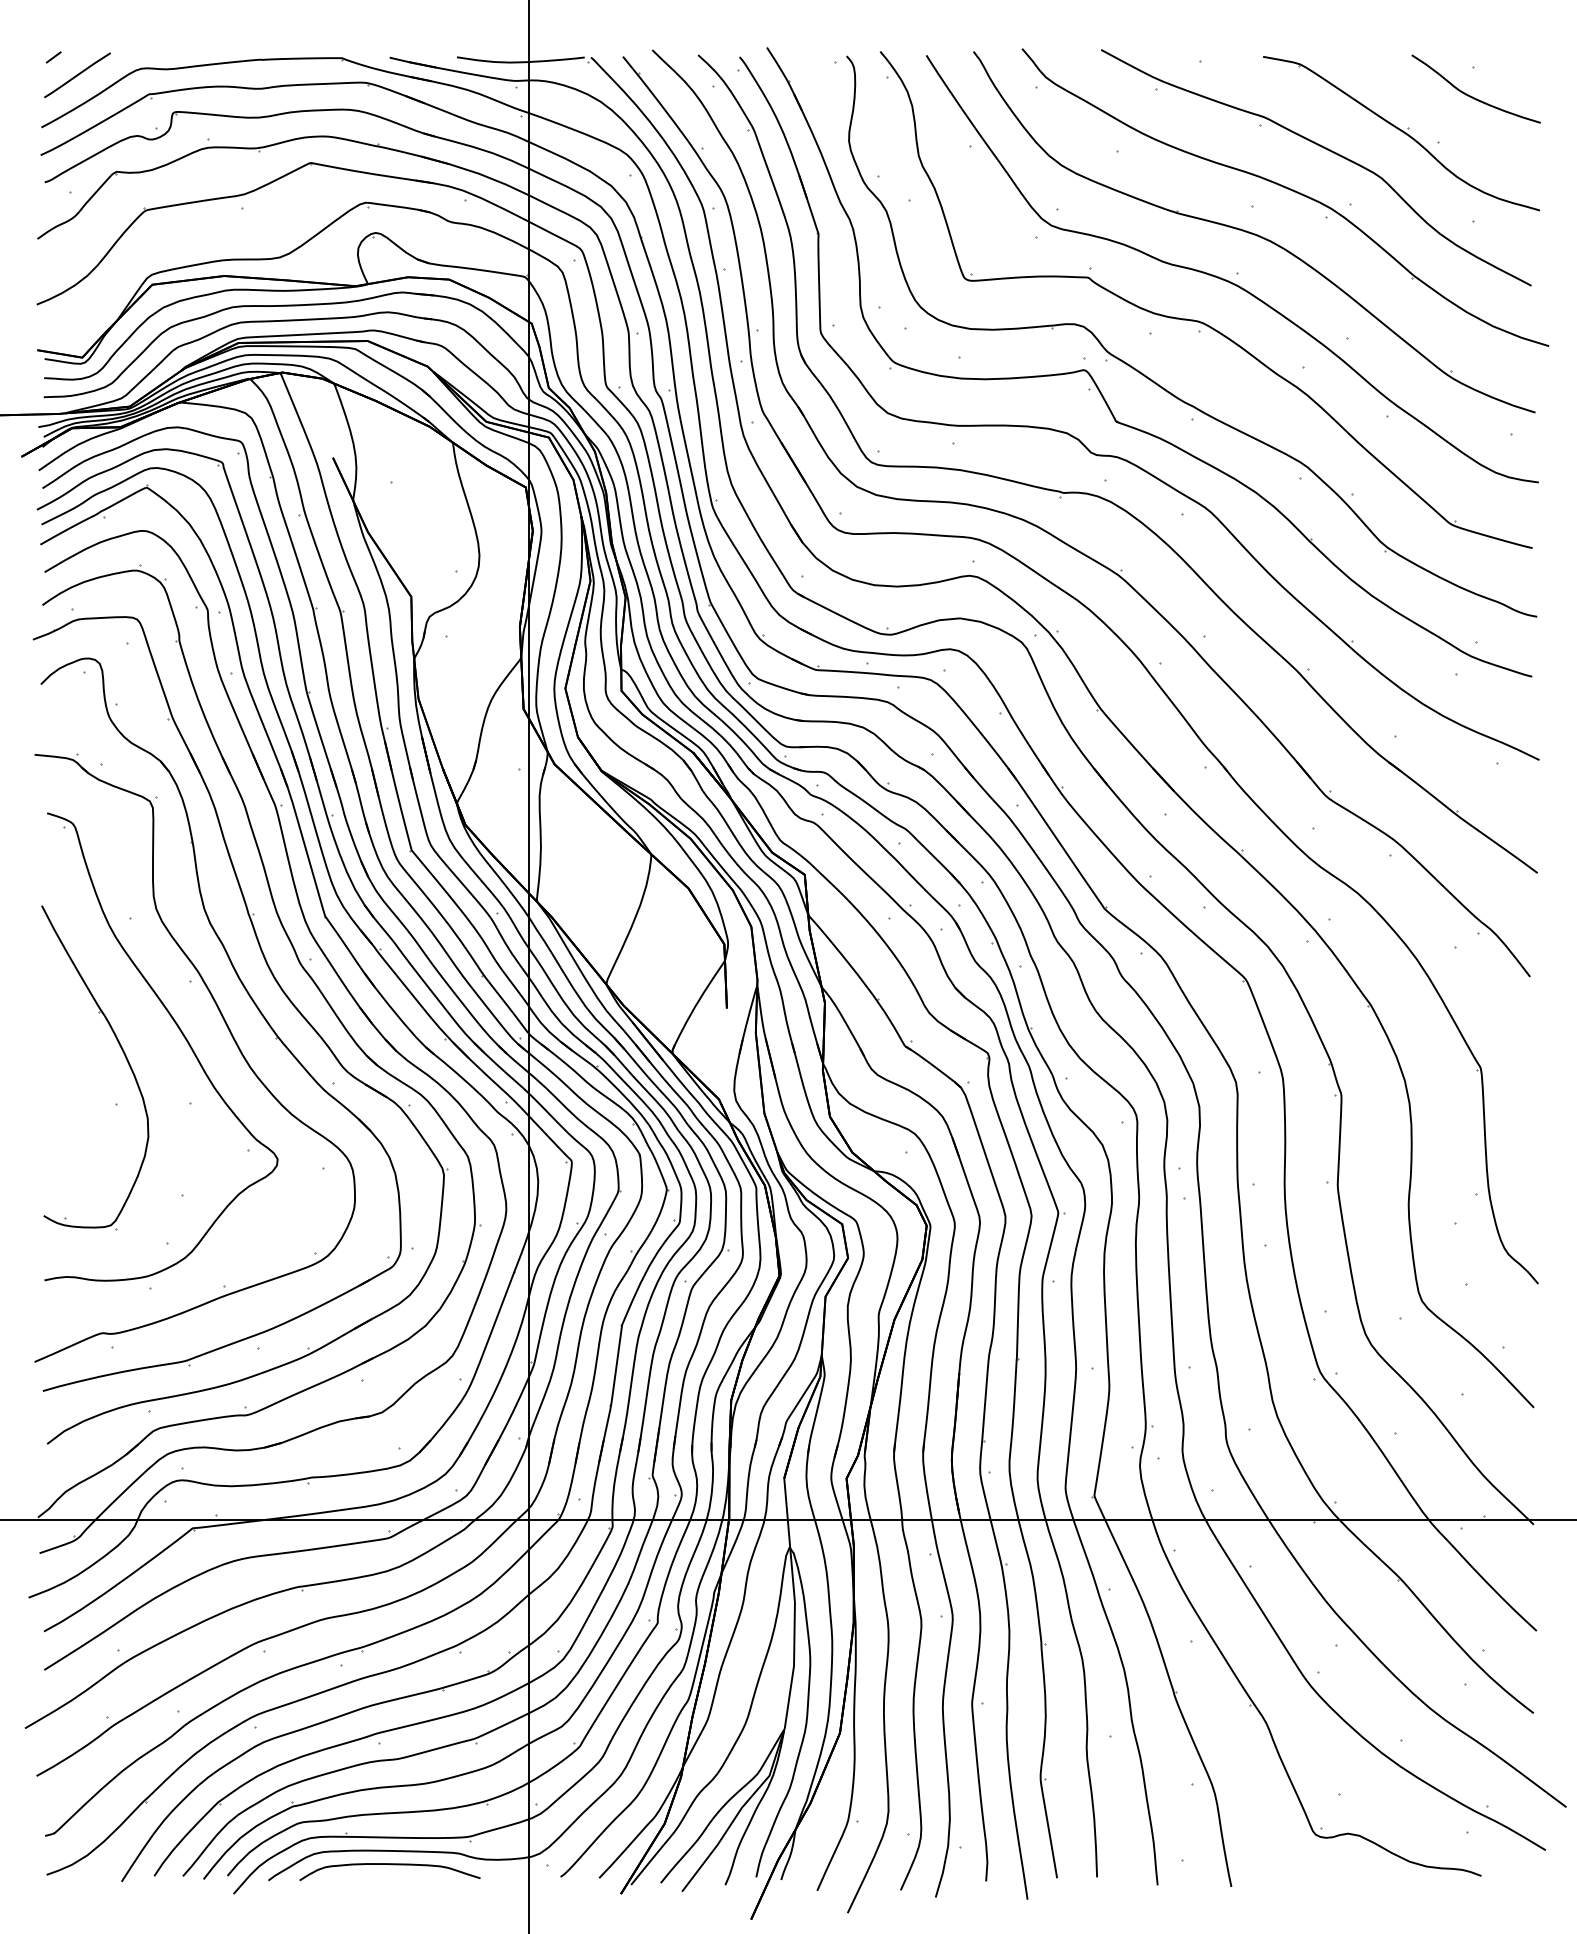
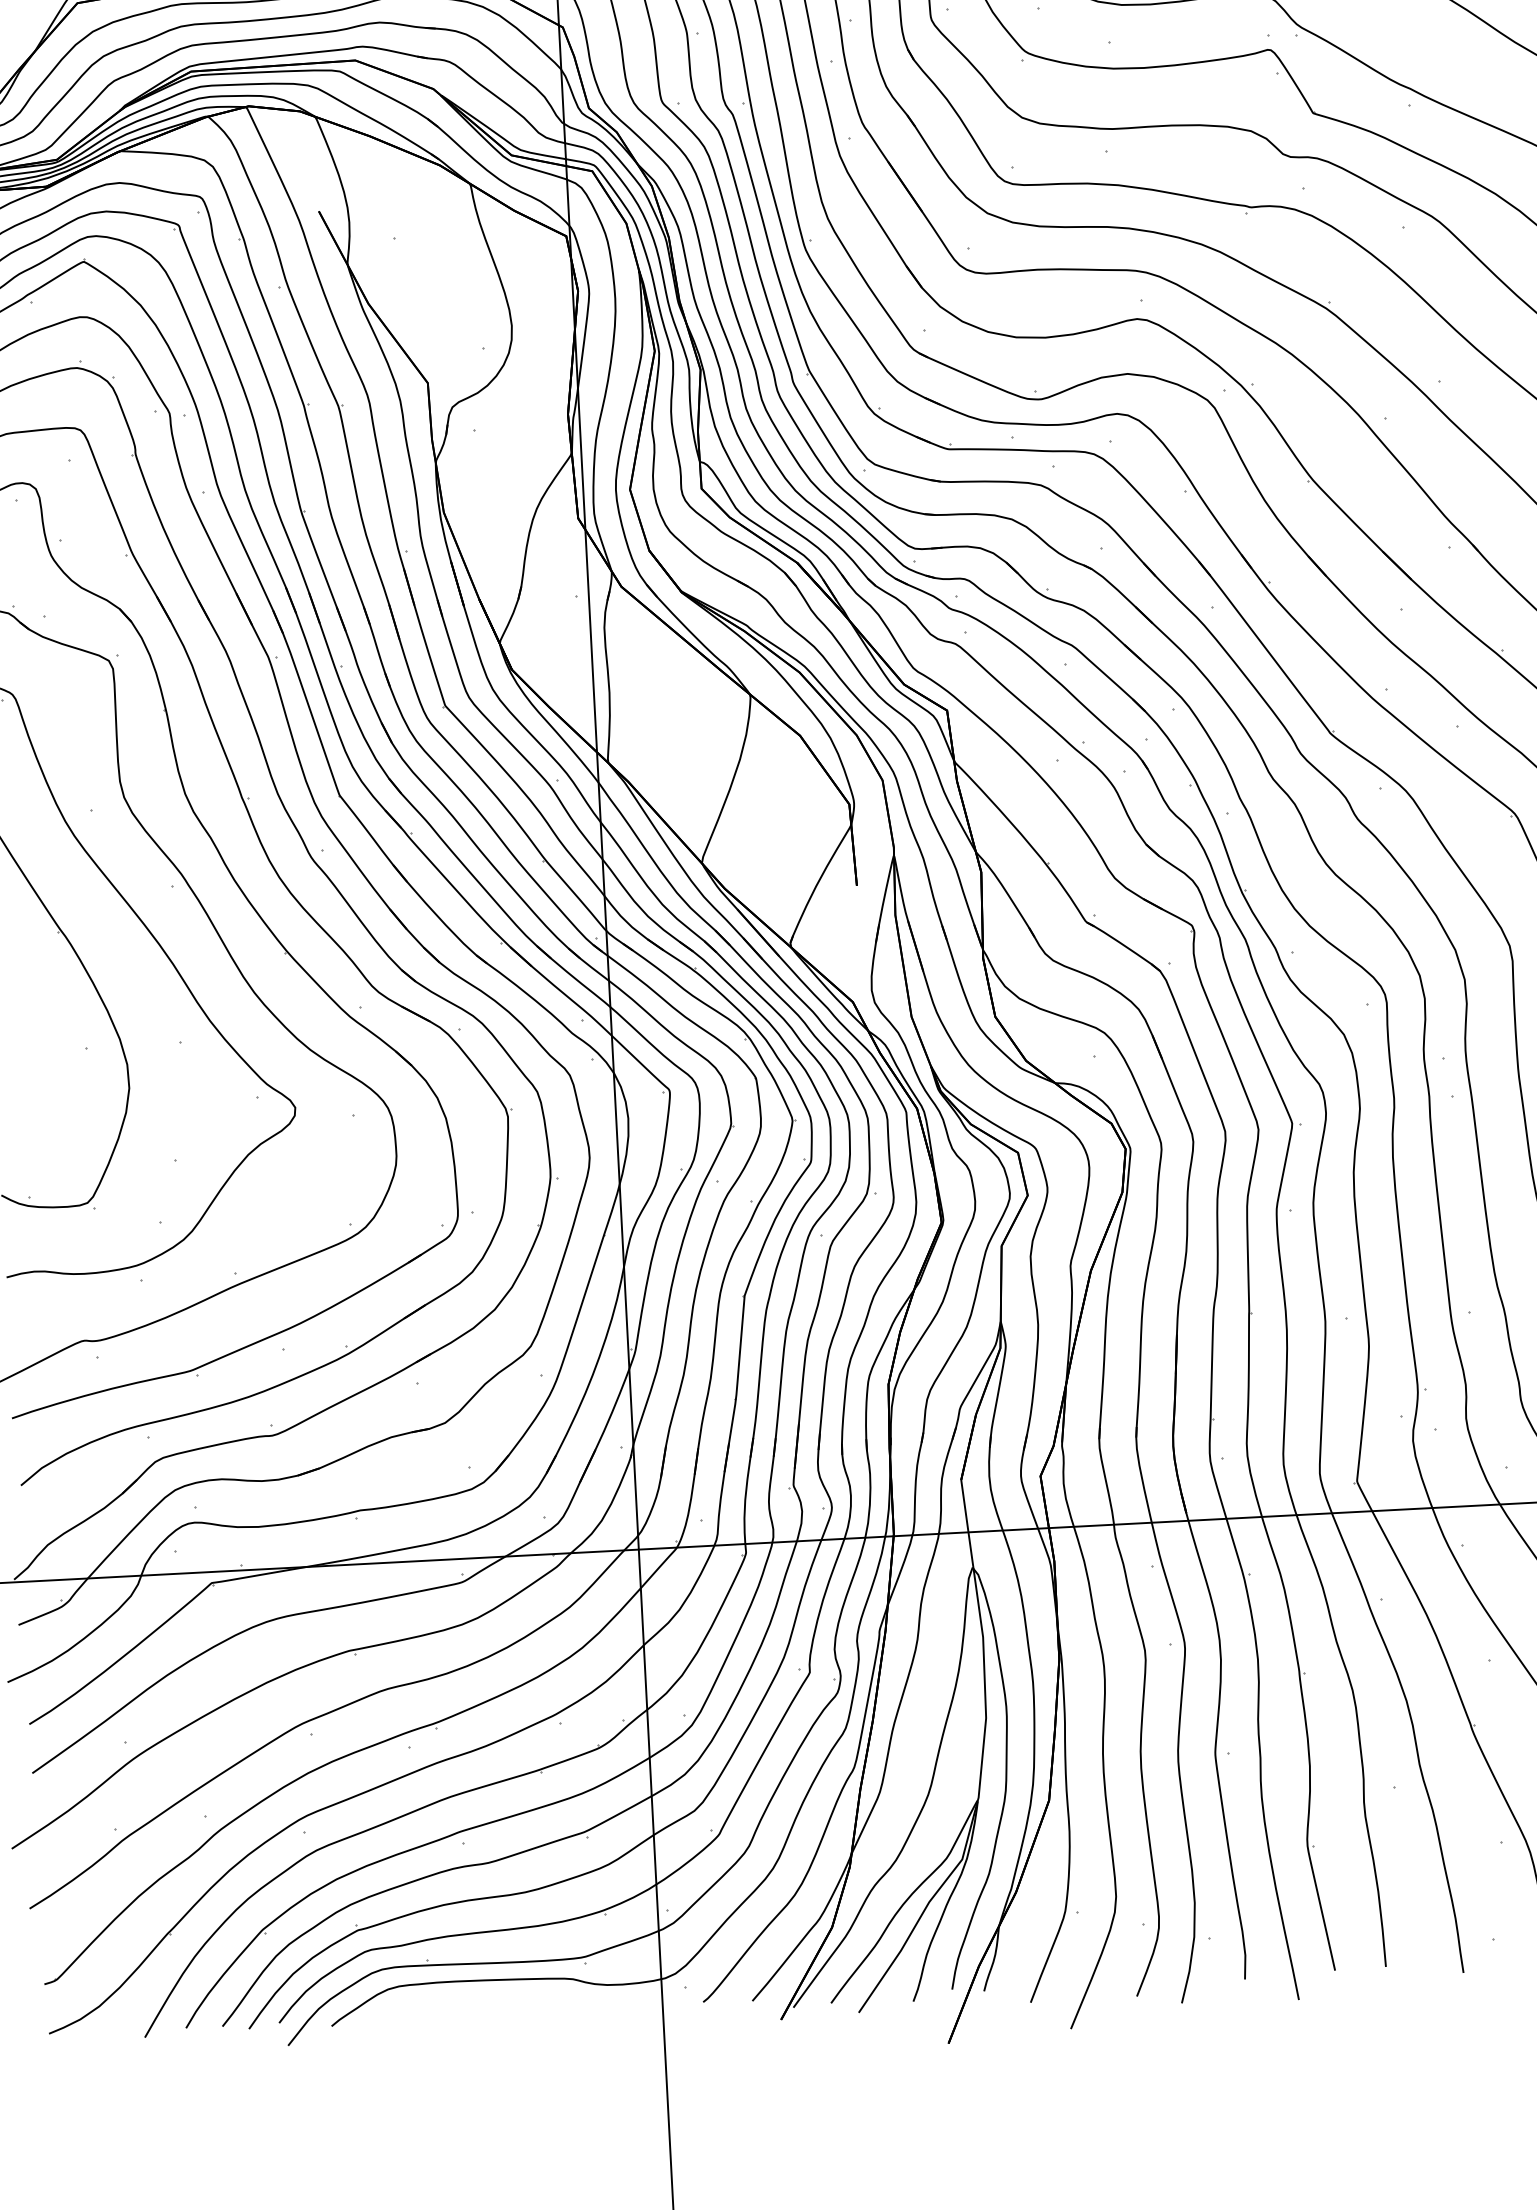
curve: (391, 1865) -> (487, 1998), removed

